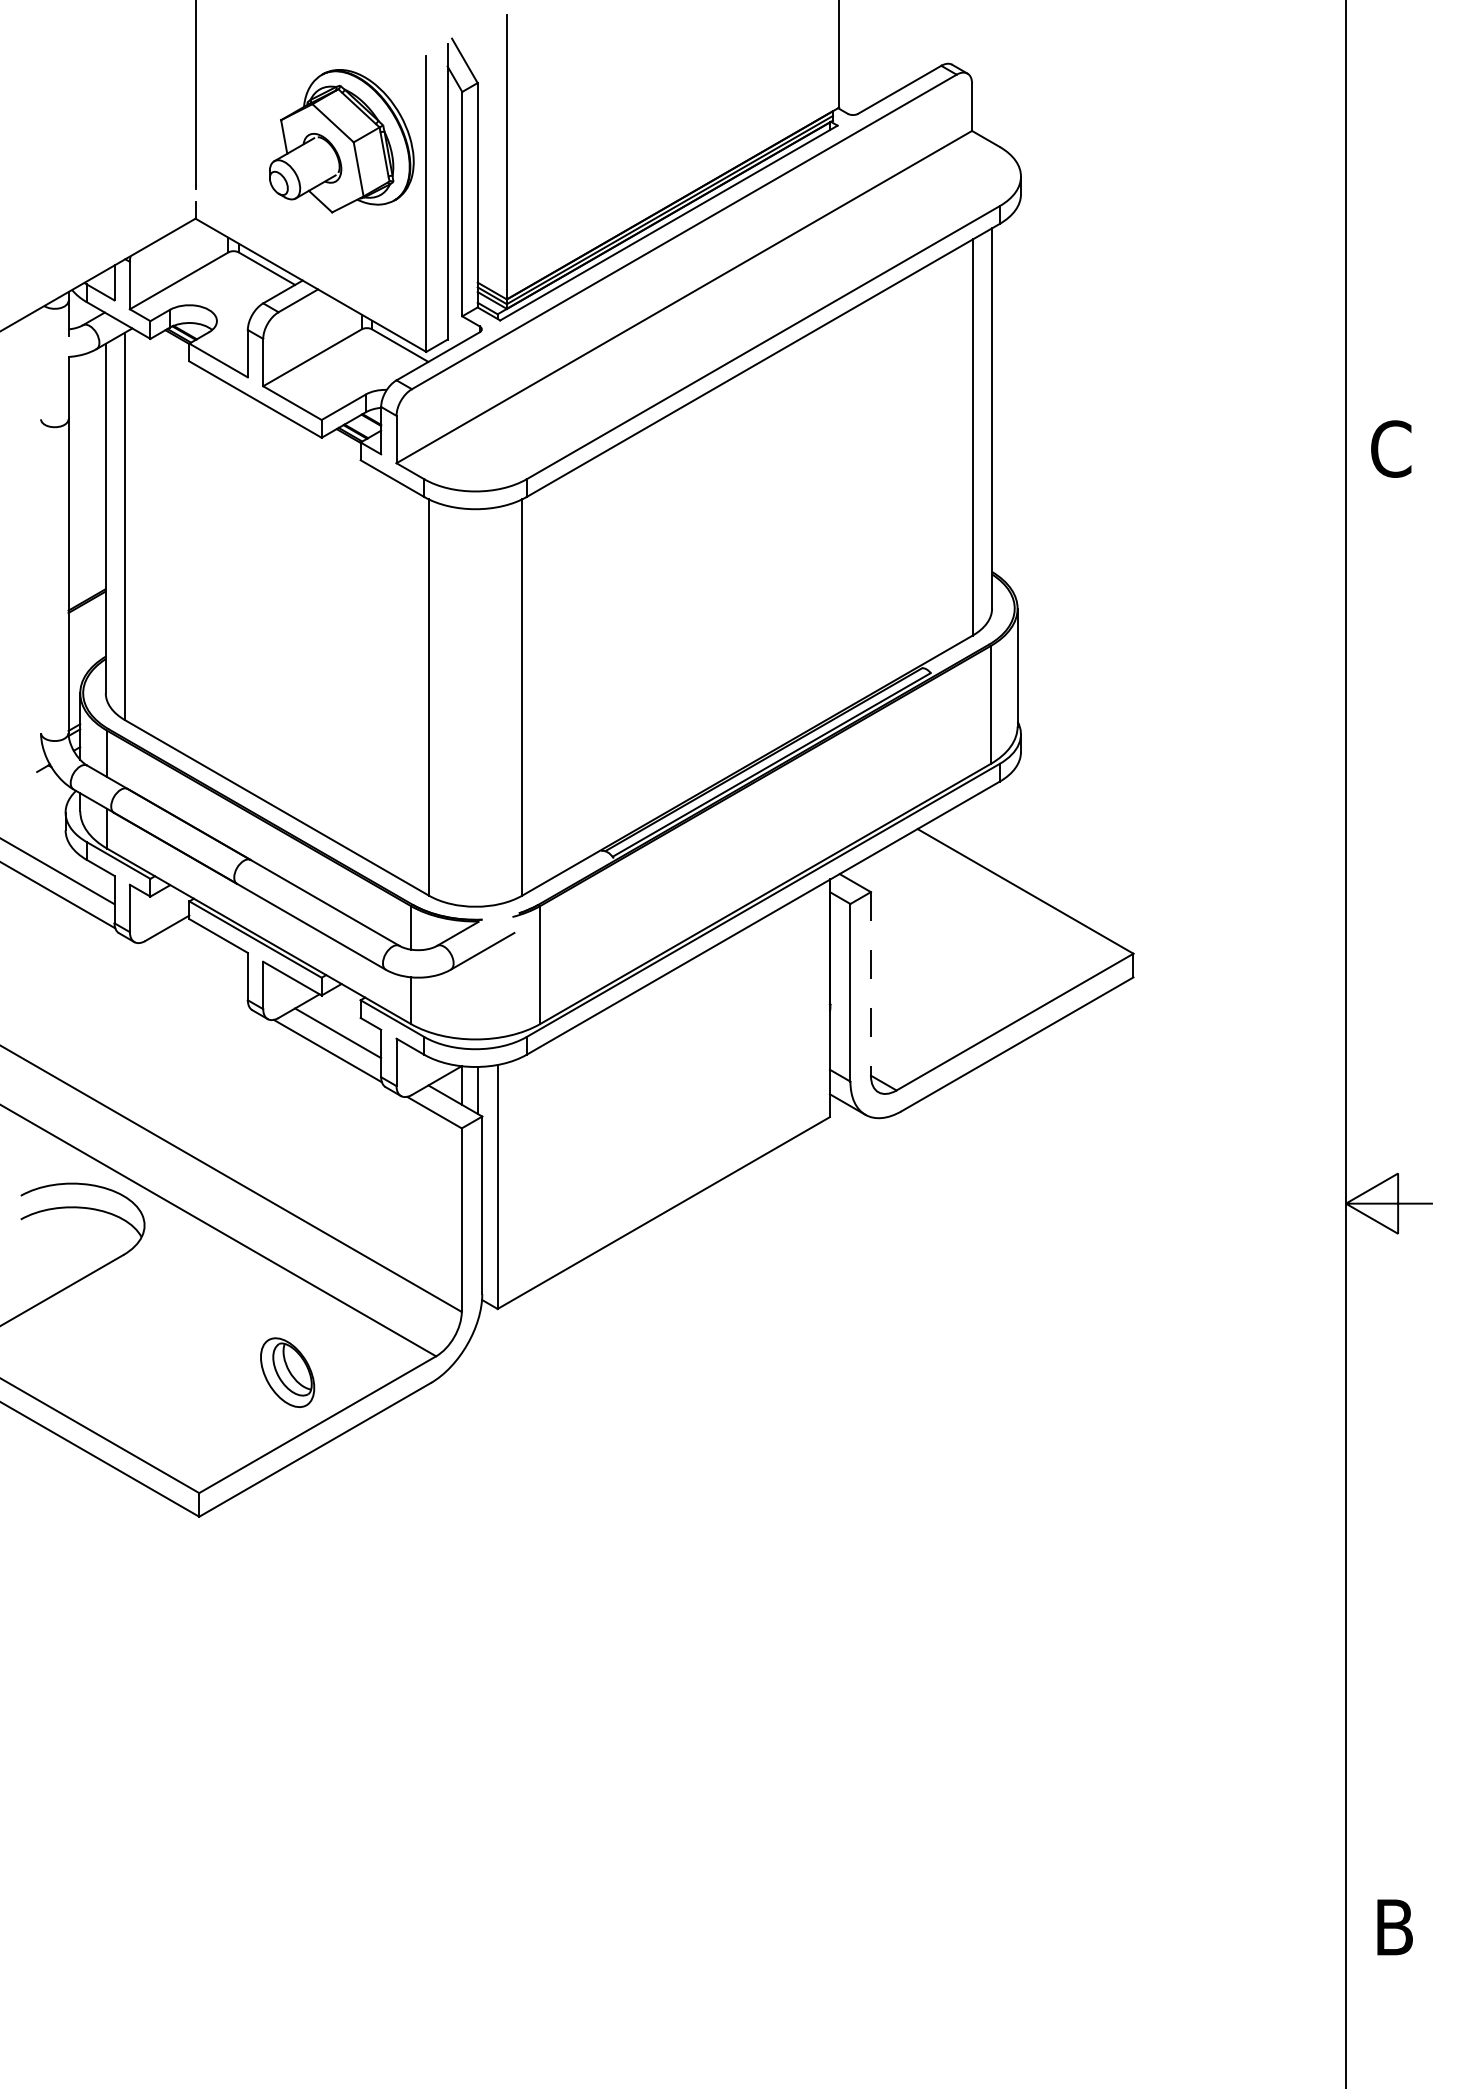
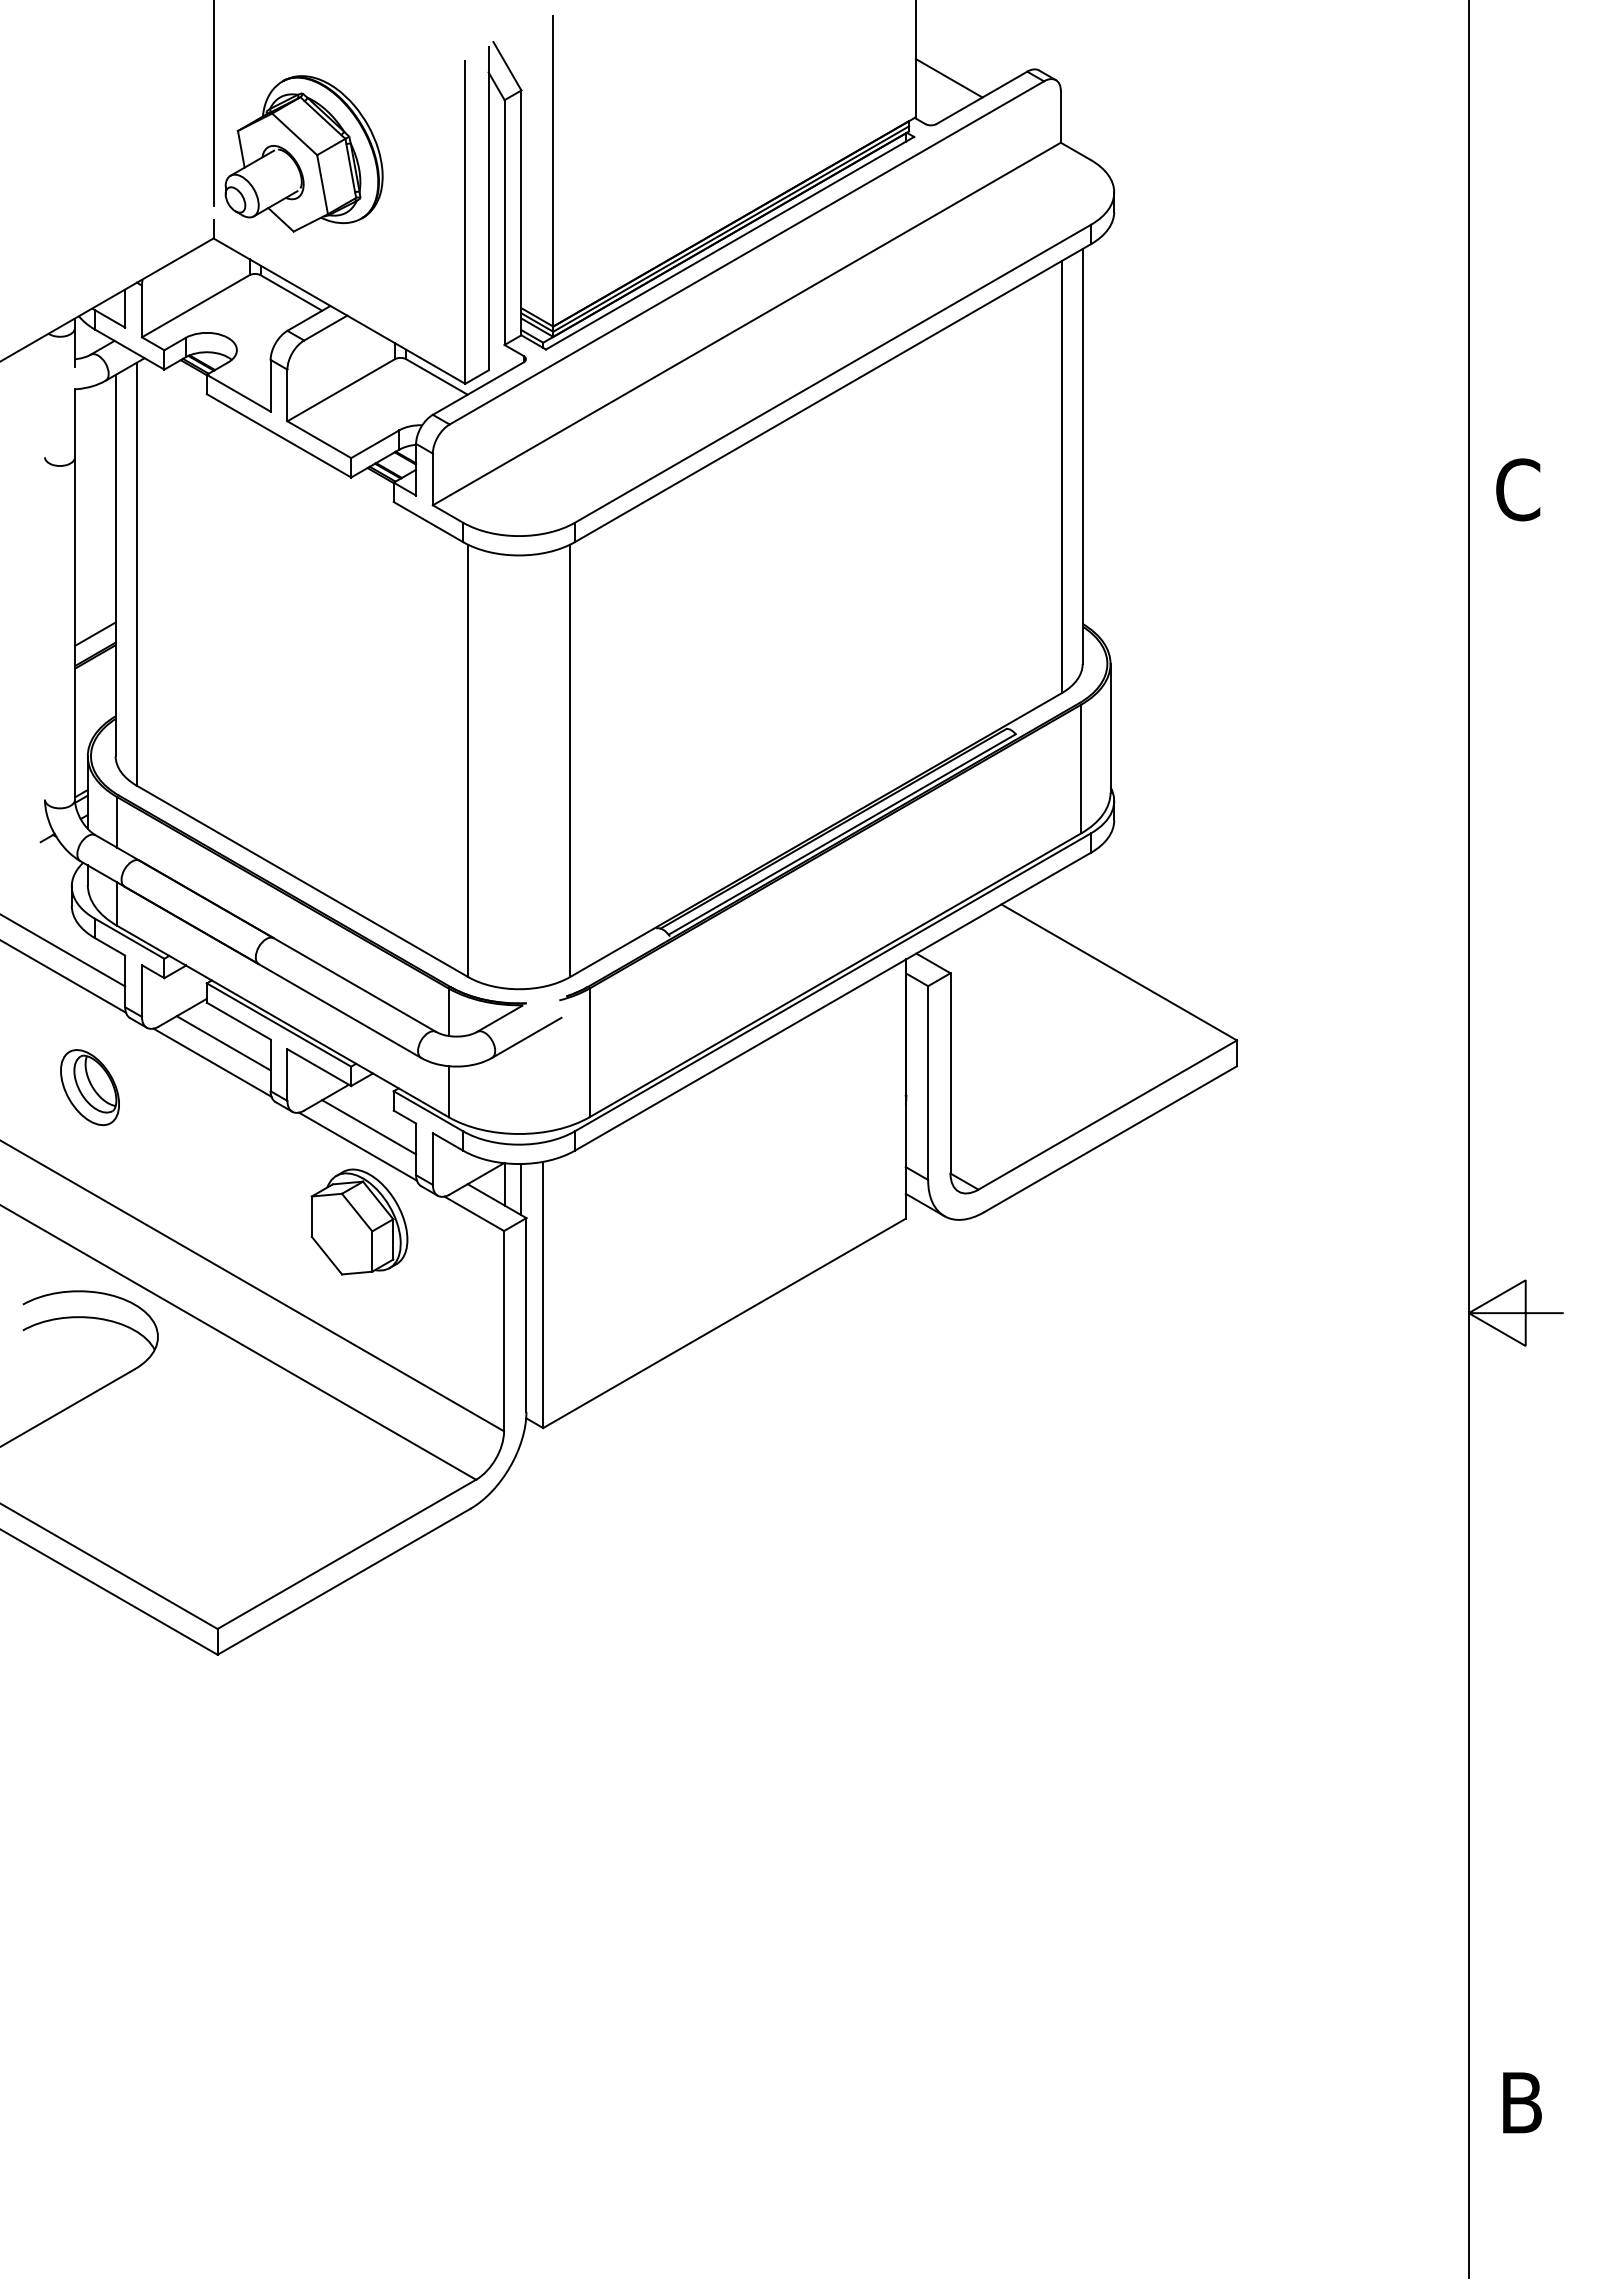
line: (869, 72) -> (948, 78), added
part: (341, 140) -> (303, 153), moved
line: (86, 580) -> (94, 633), added
line: (204, 956) -> (223, 1043), added
line: (194, 973) -> (212, 1062), added
line: (870, 984) -> (950, 1073), dashed -> solid
part: (329, 1119) -> (359, 1221), added
part: (287, 1372) -> (89, 1087), moved

